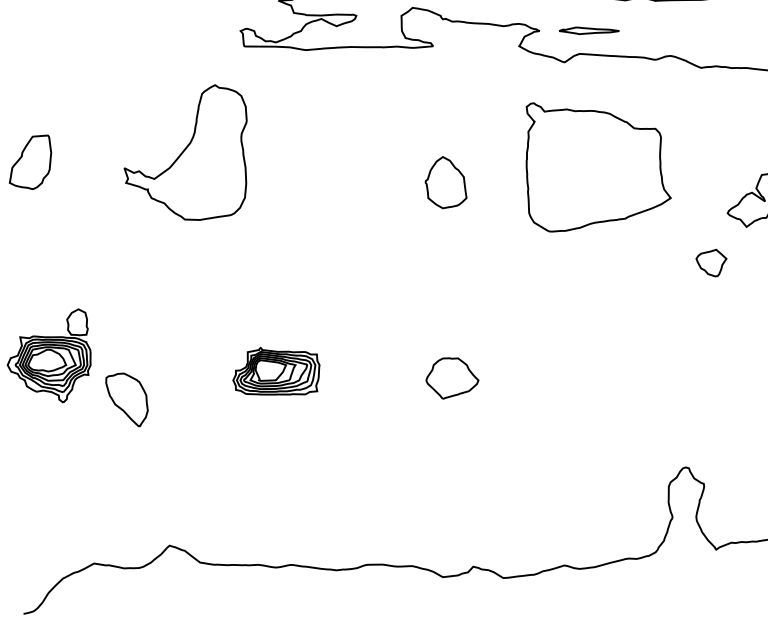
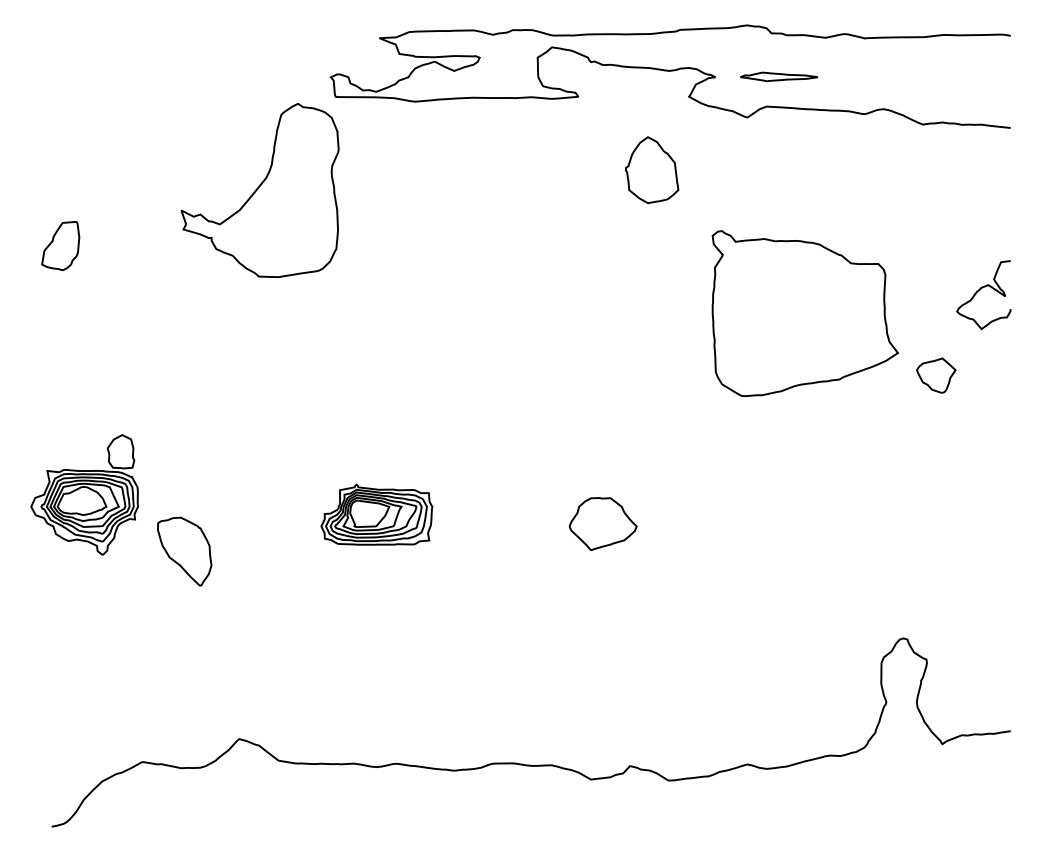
part: (185, 152) -> (259, 190), moved
part: (30, 161) -> (60, 245), size x0.7
part: (598, 167) -> (804, 313), moved
part: (446, 182) -> (652, 169), moved

